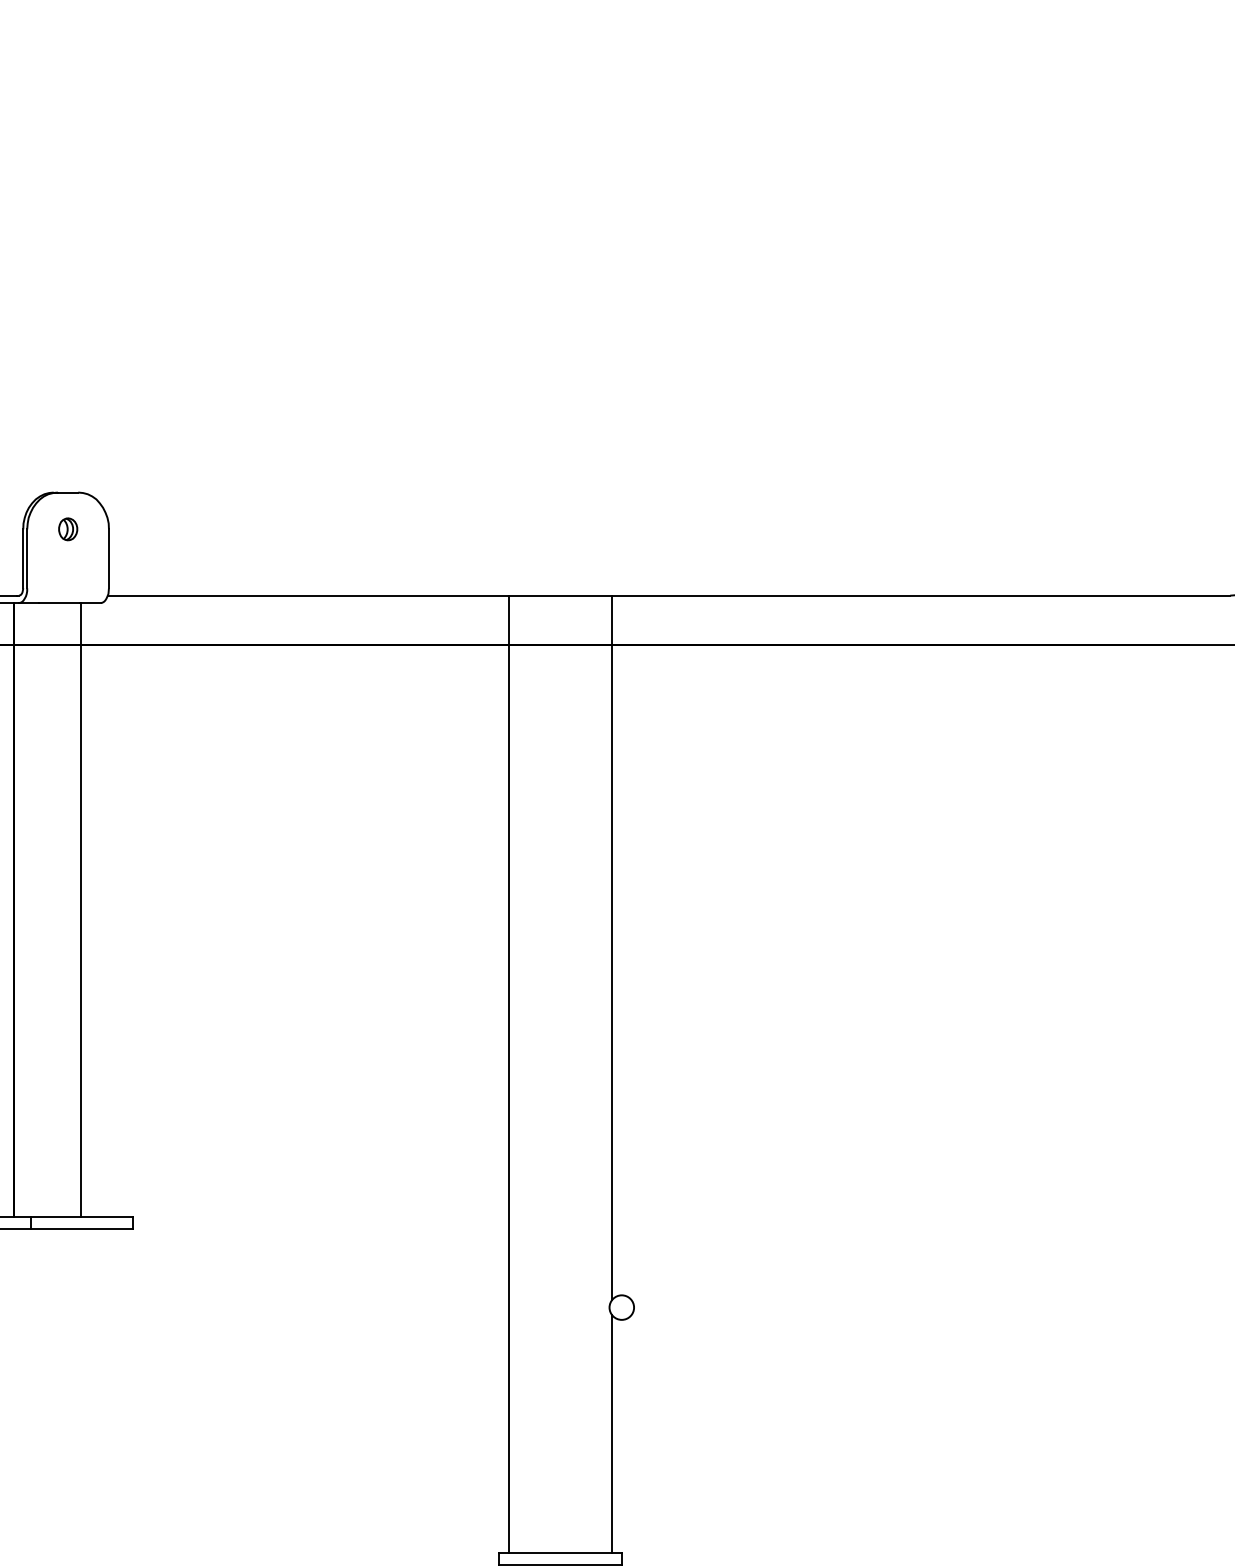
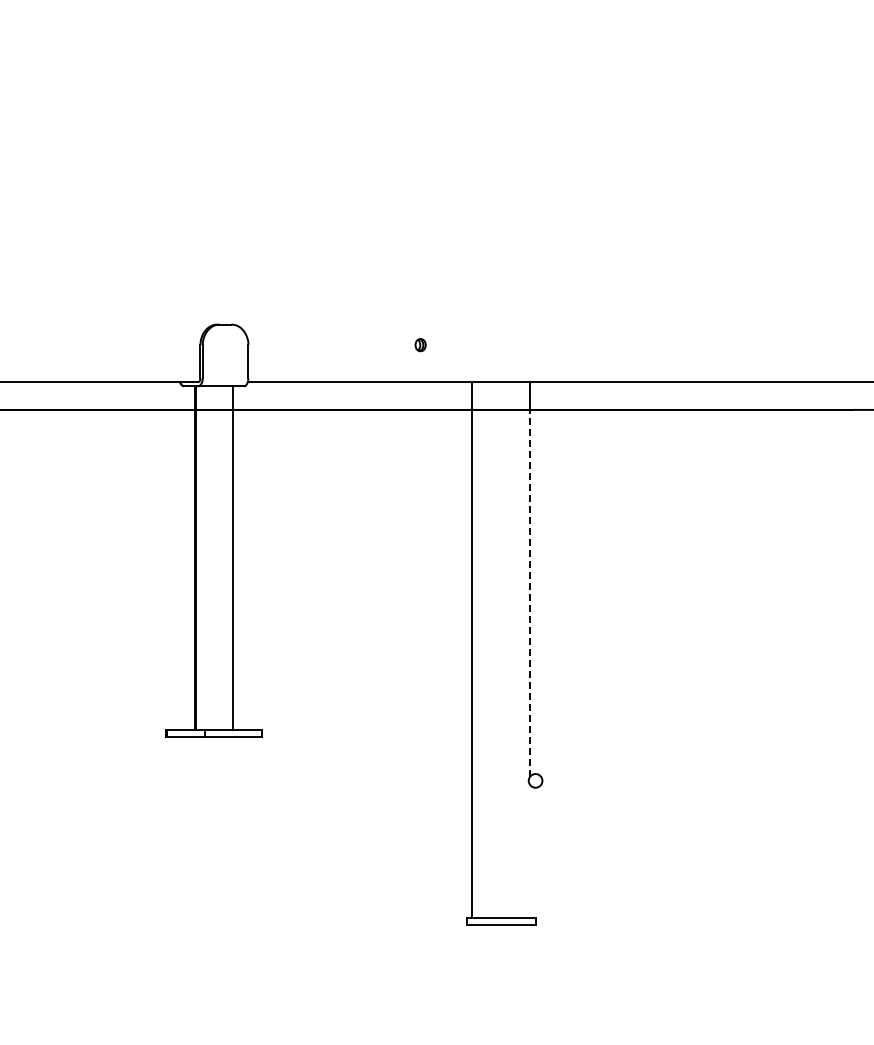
part: (67, 529) -> (420, 345), moved
line: (612, 971) -> (530, 592), solid -> dashed
line: (612, 1433) -> (530, 851), removed

